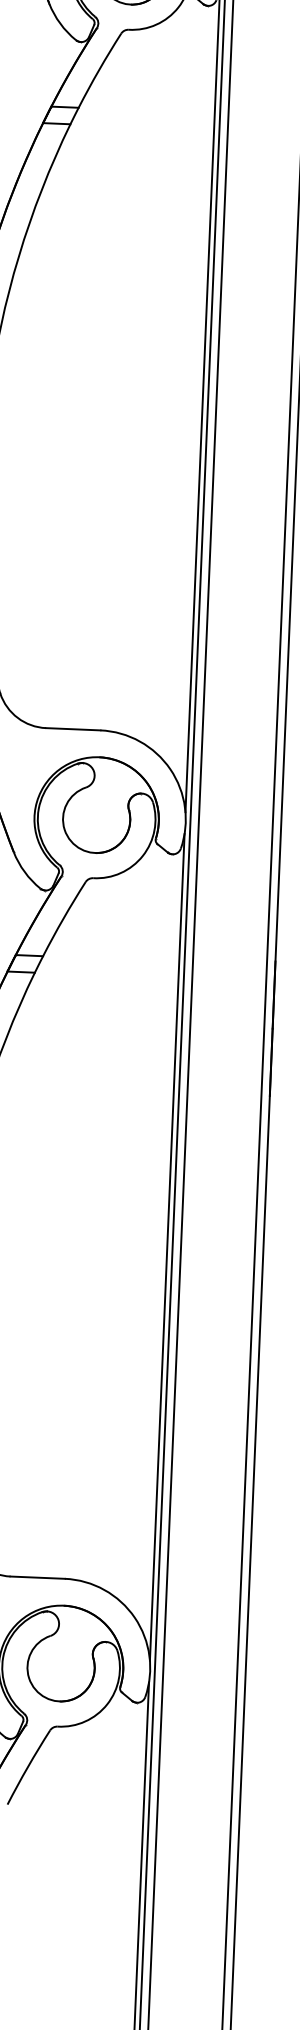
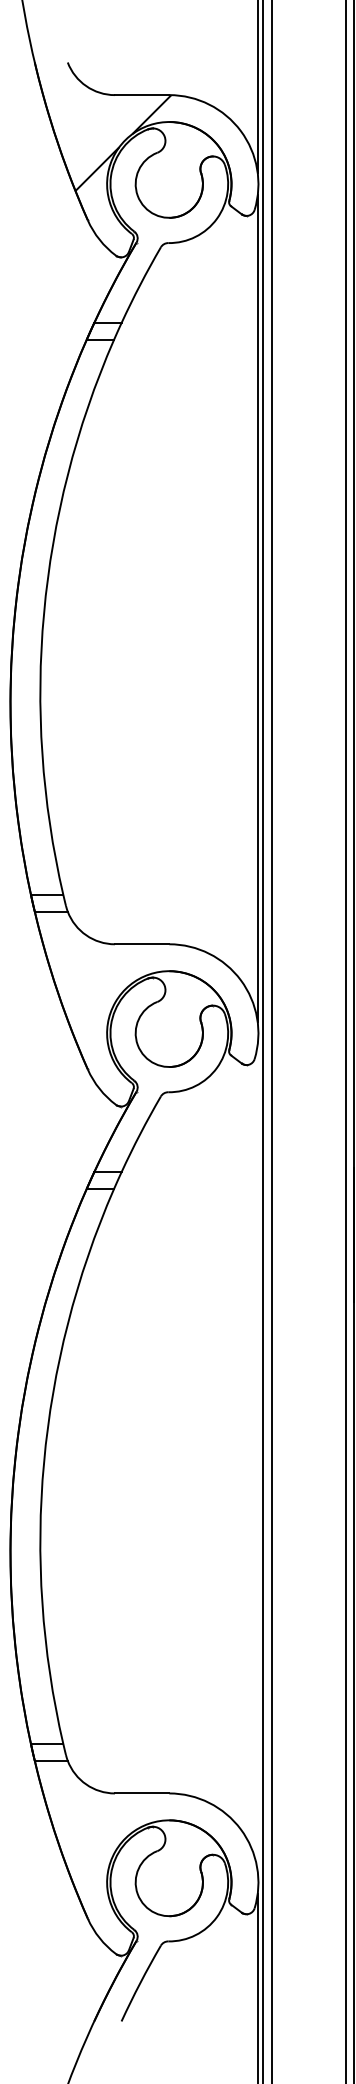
line: (167, 1246) -> (257, 1457), removed

